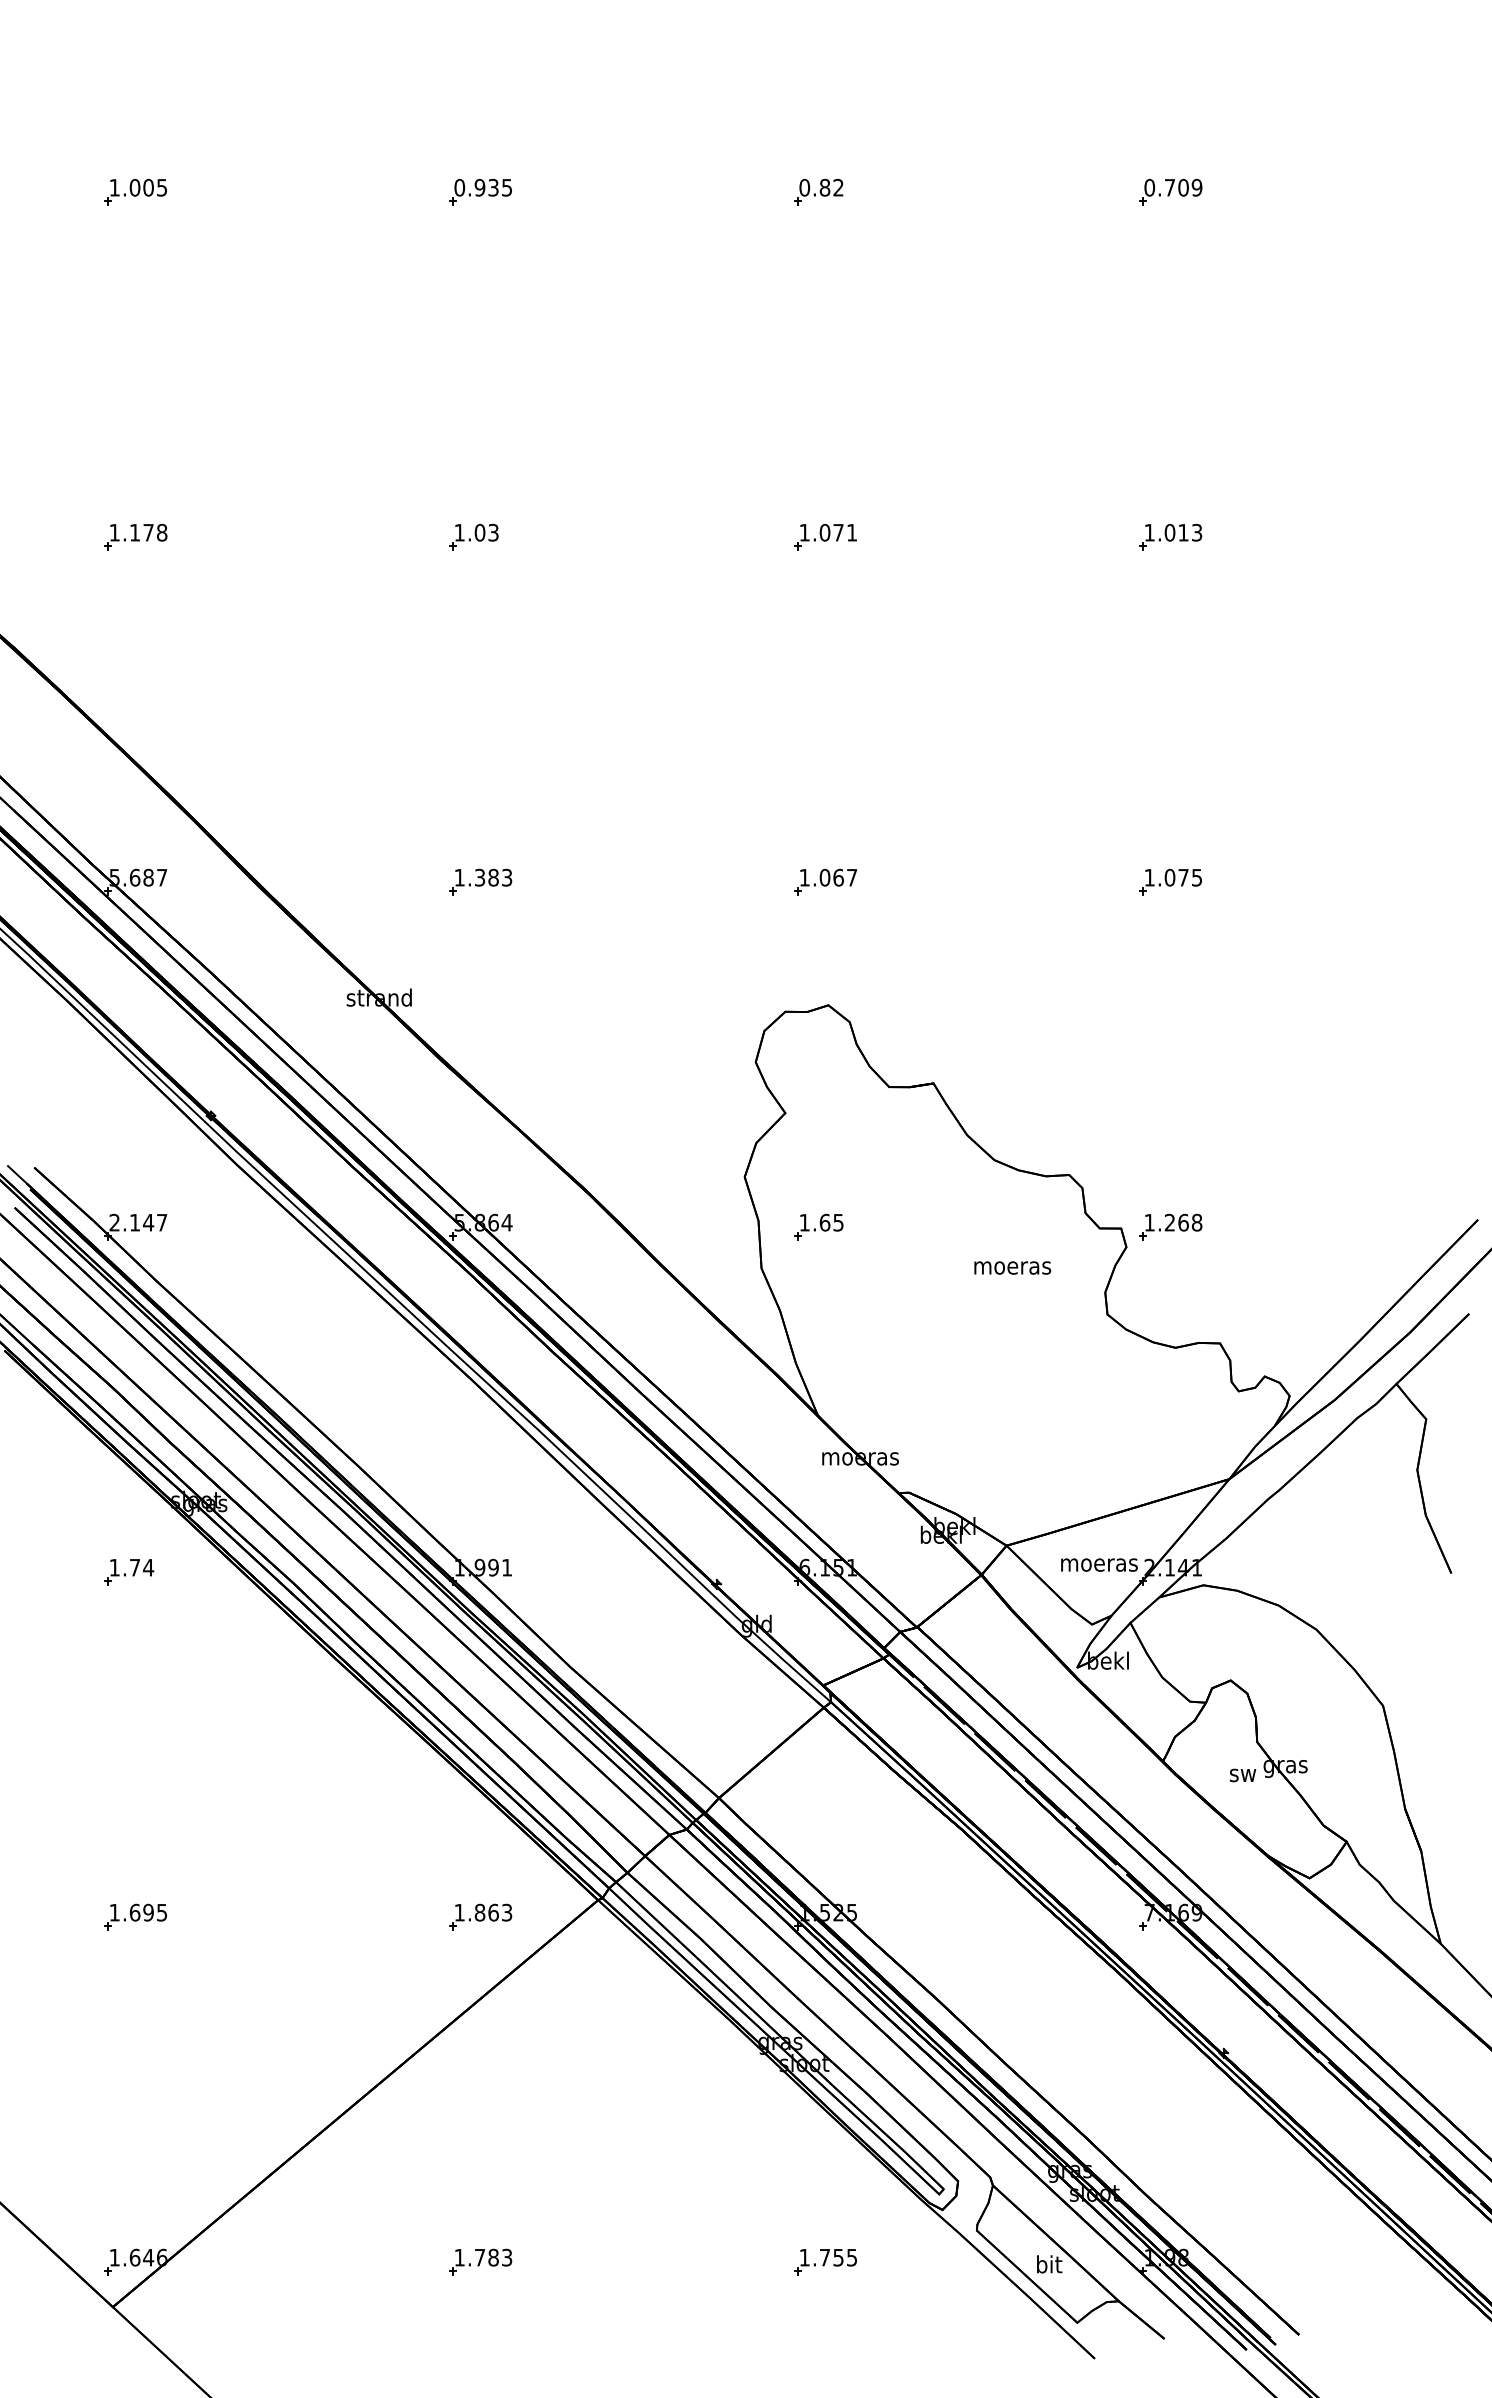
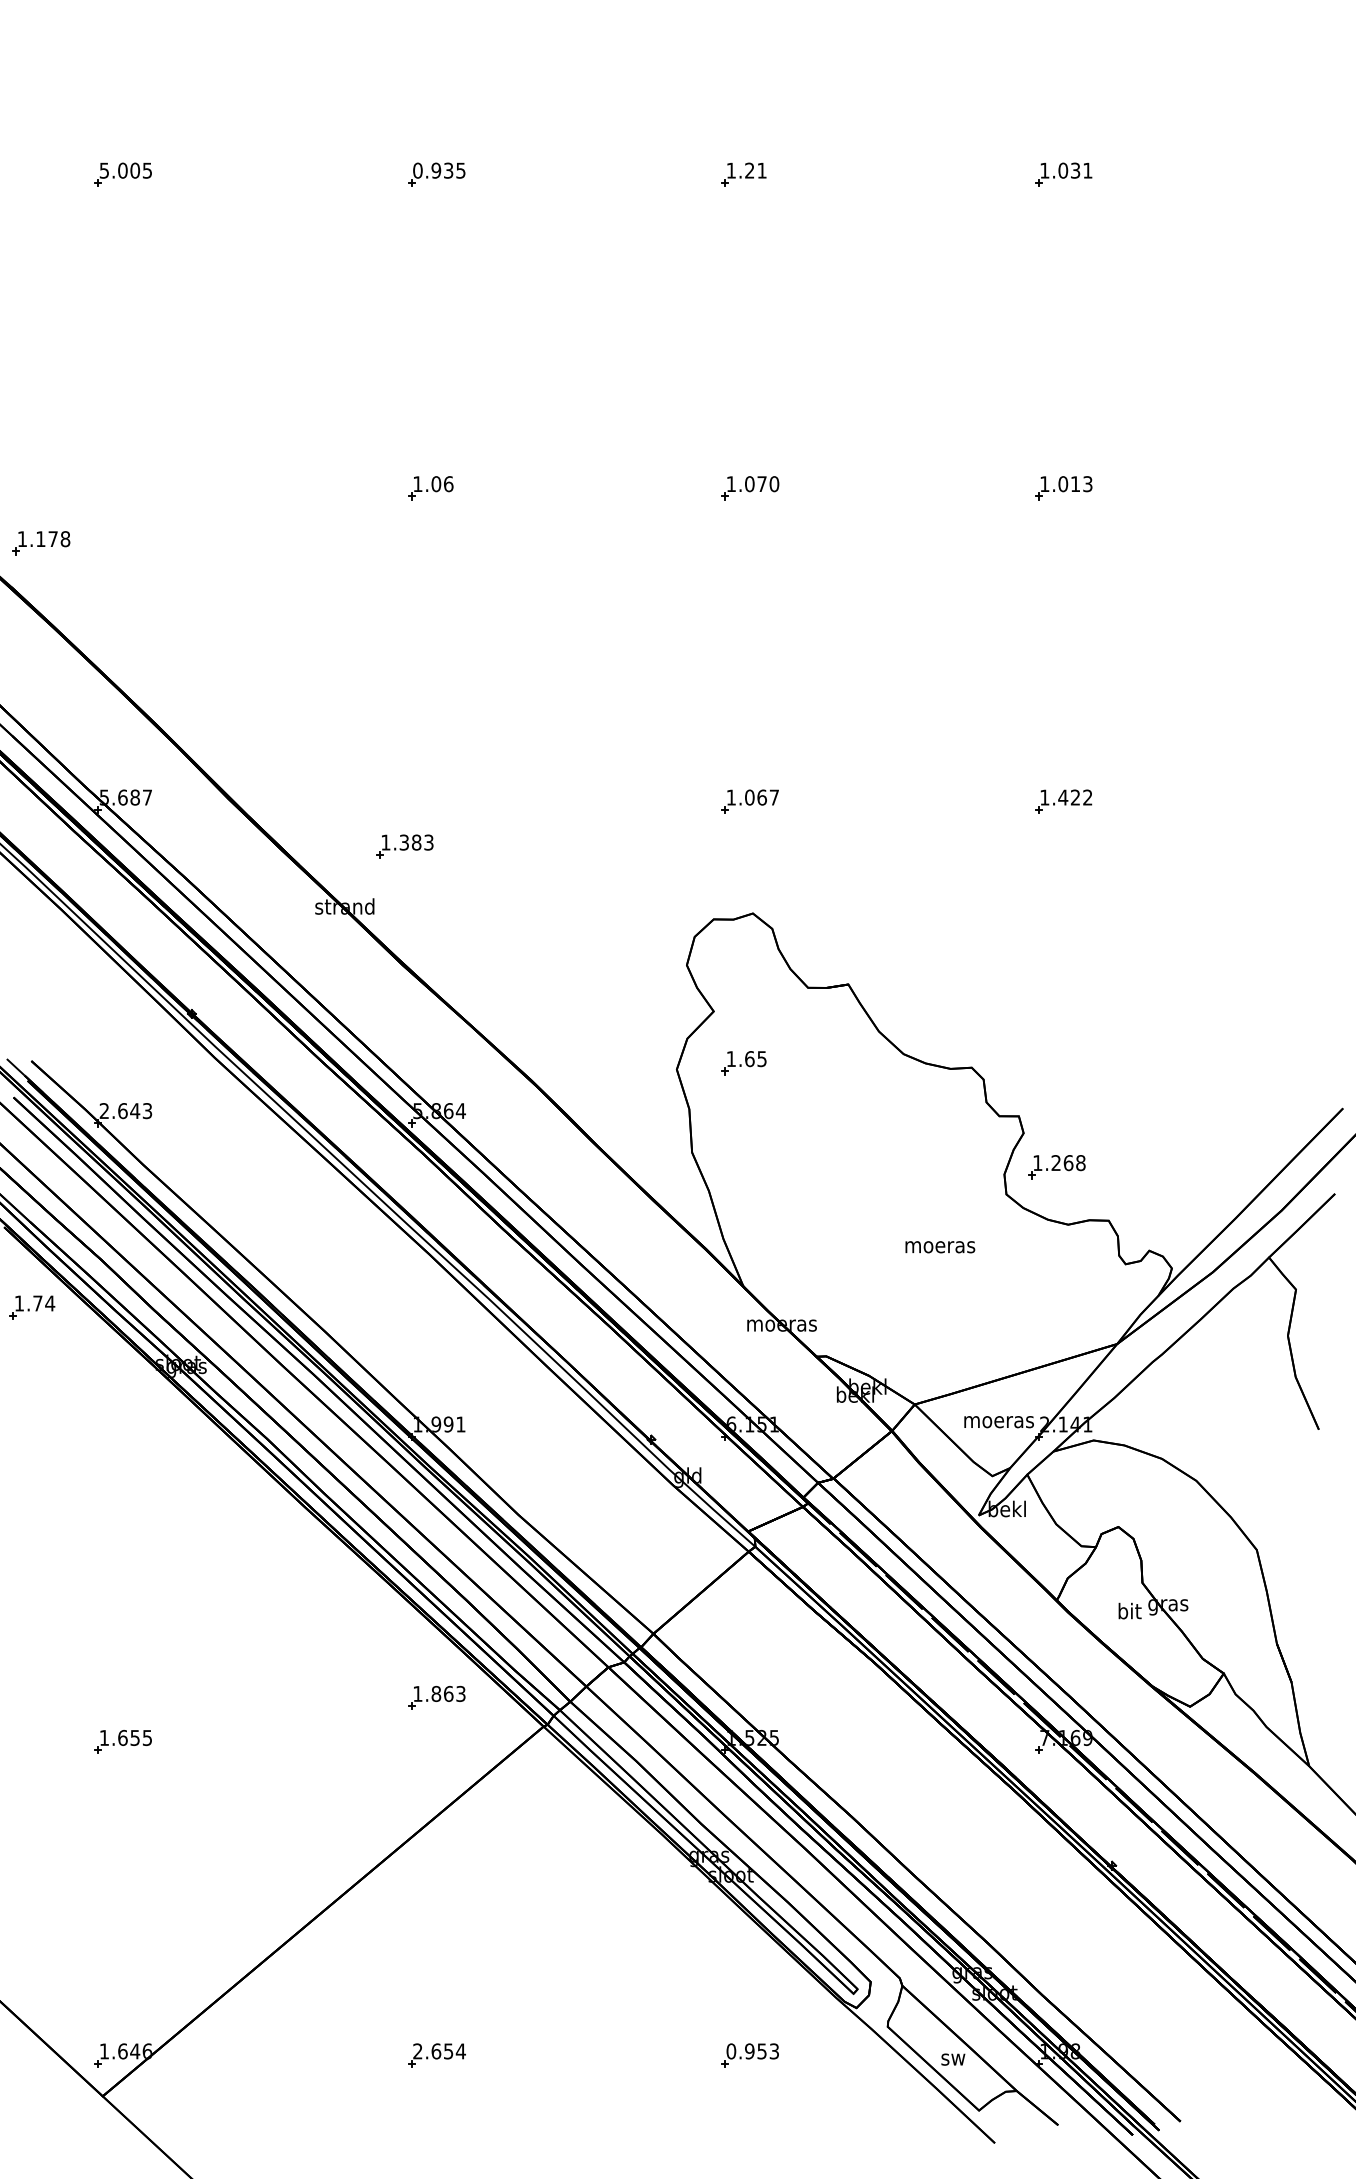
text: (113, 187) -> (103, 170), 1.005 -> 5.005
text: (821, 187) -> (746, 170), 0.82 -> 1.21
text: (1173, 187) -> (1066, 170), 0.709 -> 1.031
text: (493, 533) -> (448, 484), 1.03 -> 1.06
text: (852, 533) -> (774, 484), 1.071 -> 1.070
part: (135, 537) -> (41, 543), moved
text: (1183, 877) -> (1075, 797), 1.075 -> 1.422
part: (480, 882) -> (404, 846), moved
text: (148, 1223) -> (135, 1111), 2.147 -> 2.643
part: (818, 1227) -> (743, 1063), moved
part: (1170, 1227) -> (1056, 1167), moved
text: (1012, 1268) -> (940, 1247), moved
part: (129, 1572) -> (32, 1307), moved
text: (1242, 1772) -> (1129, 1610), sw -> bit
text: (147, 1912) -> (134, 1737), 1.695 -> 1.655
part: (480, 1916) -> (436, 1697), moved
text: (483, 2257) -> (439, 2051), 1.783 -> 2.654
text: (827, 2257) -> (752, 2051), 1.755 -> 0.953
text: (1049, 2264) -> (953, 2057), bit -> sw

